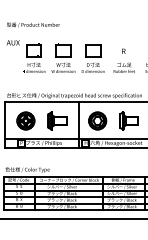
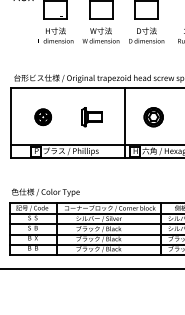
part: (25, 120) -> (42, 116), size x0.6
part: (57, 120) -> (91, 116), size x0.7
part: (97, 120) -> (153, 116), size x0.7

